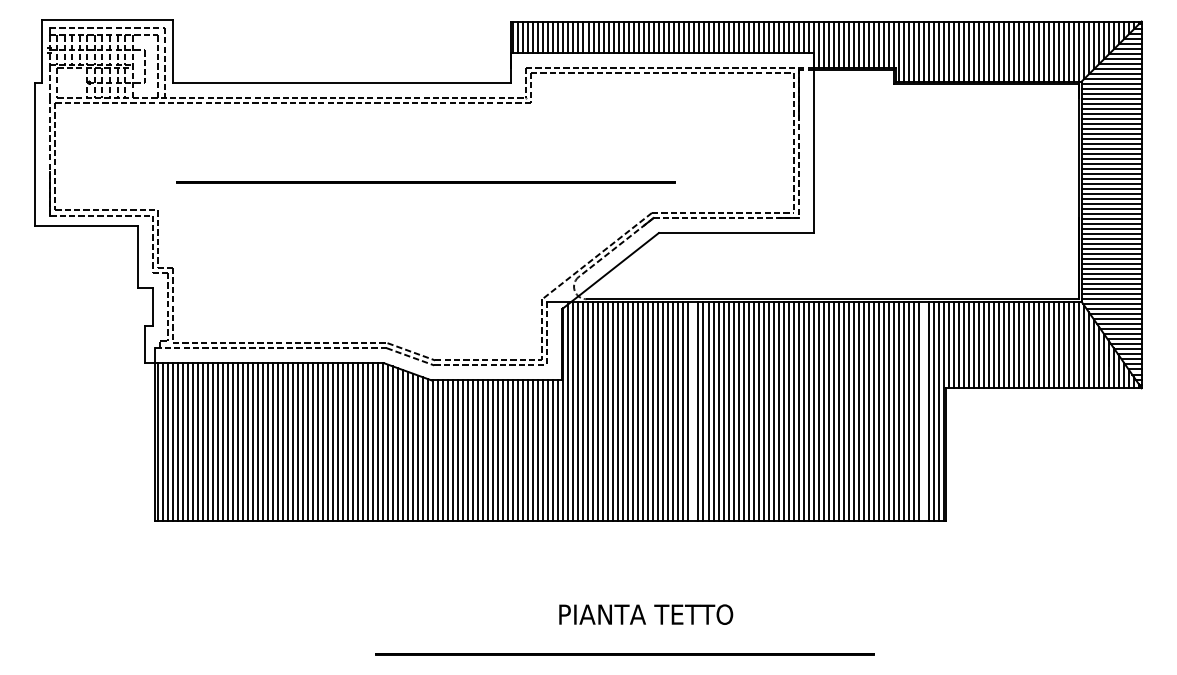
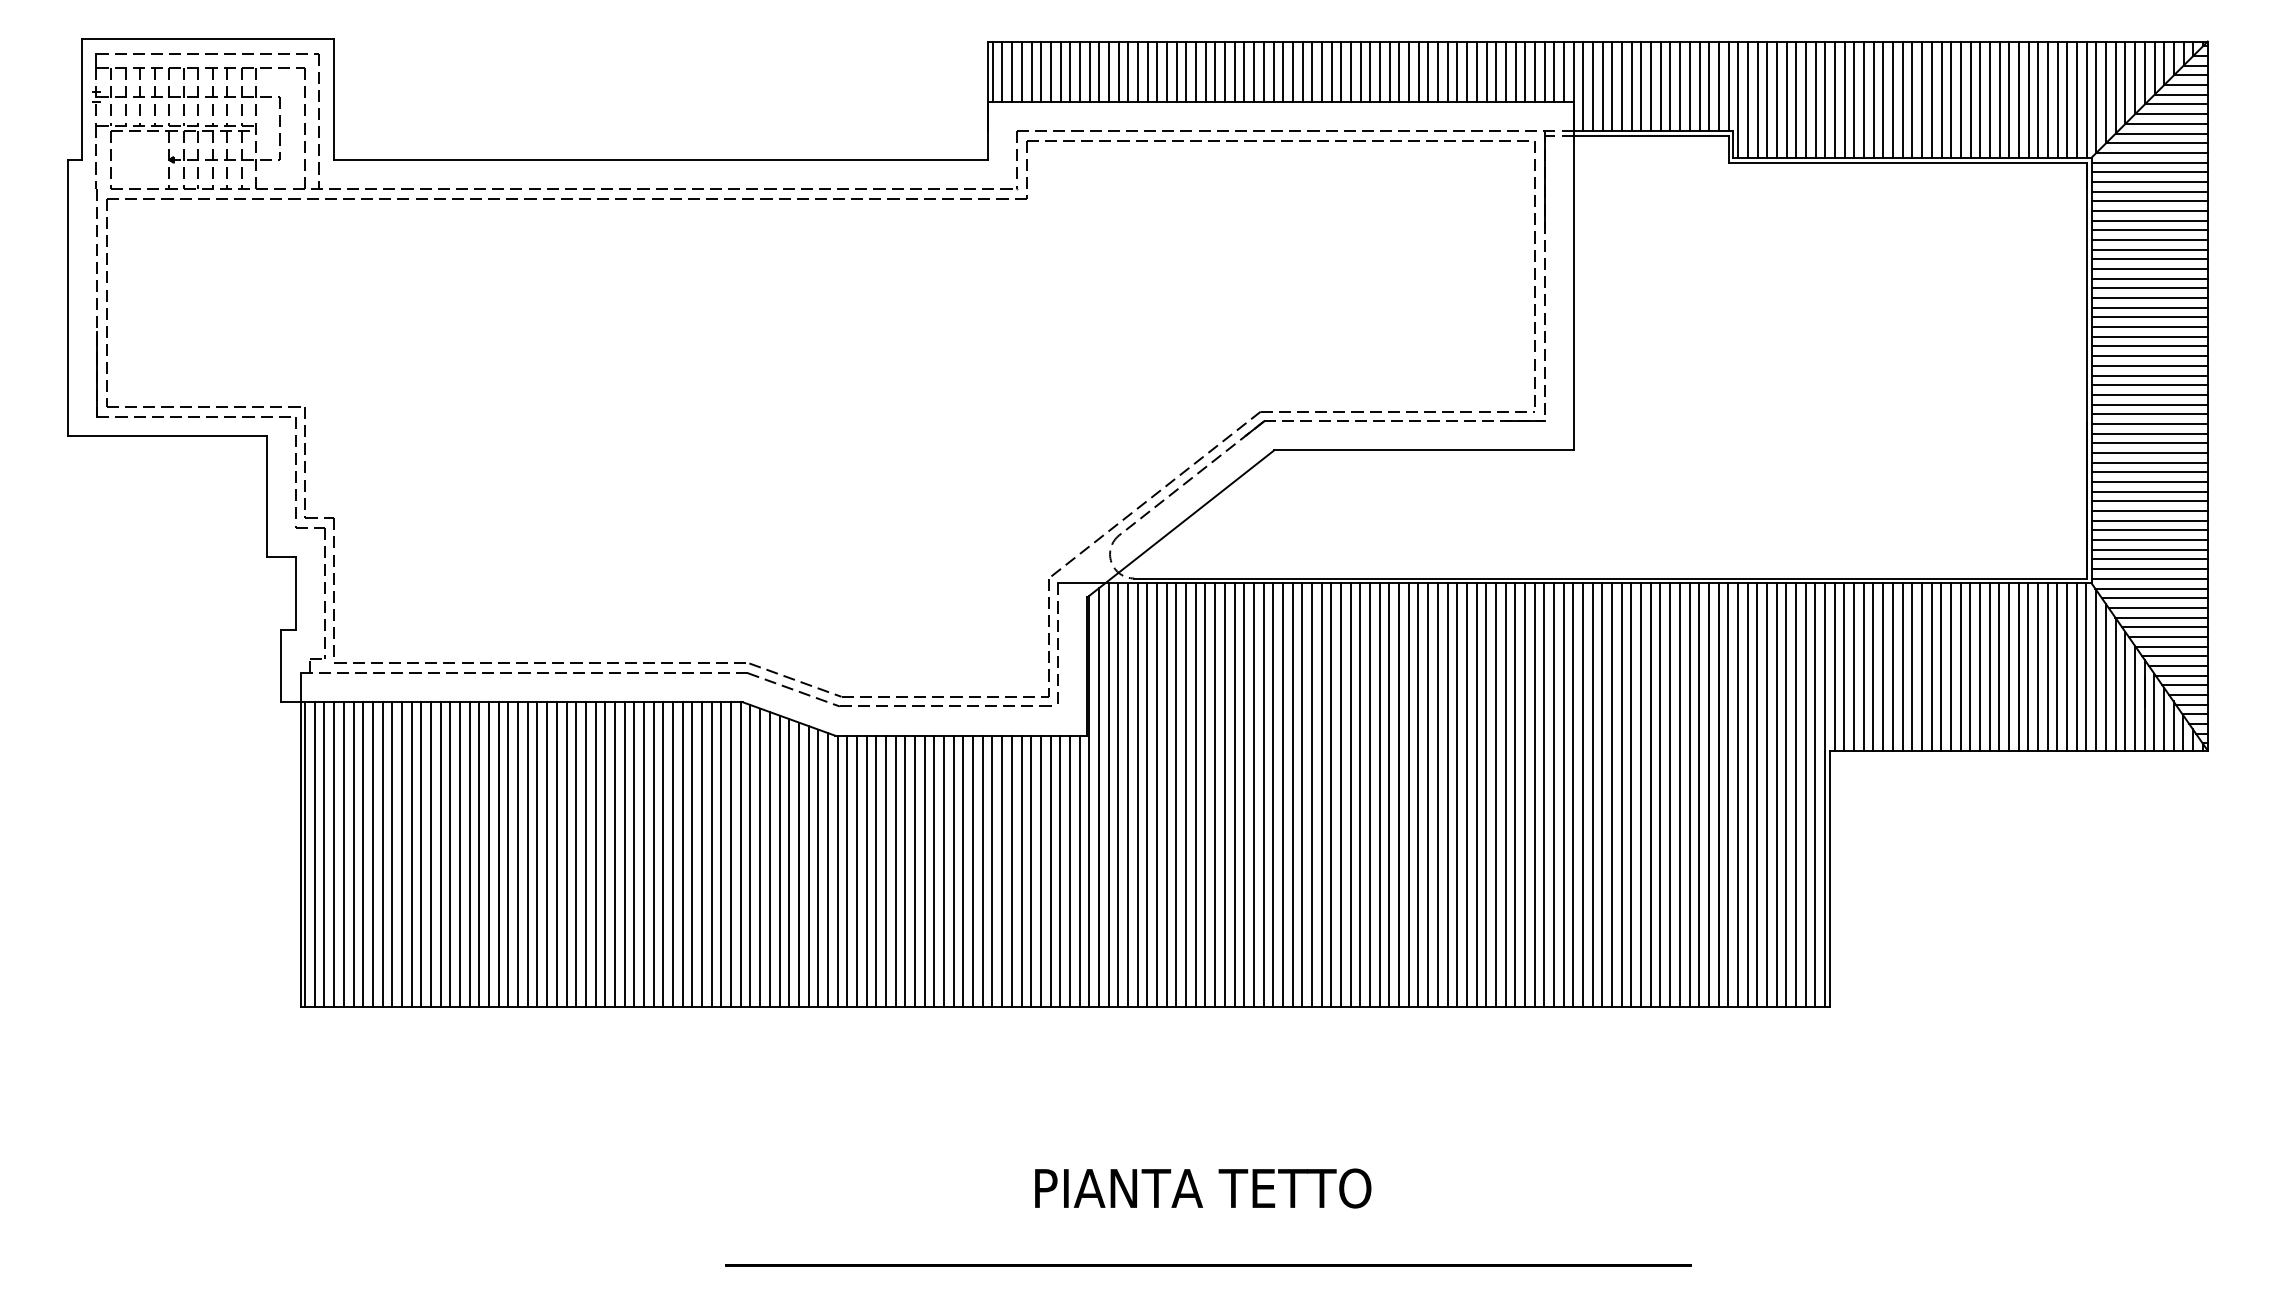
line: (425, 182) -> (822, 352), removed
line: (693, 410) -> (1341, 793), added
line: (923, 410) -> (1785, 793), added
text: (646, 614) -> (1203, 1188), moved

